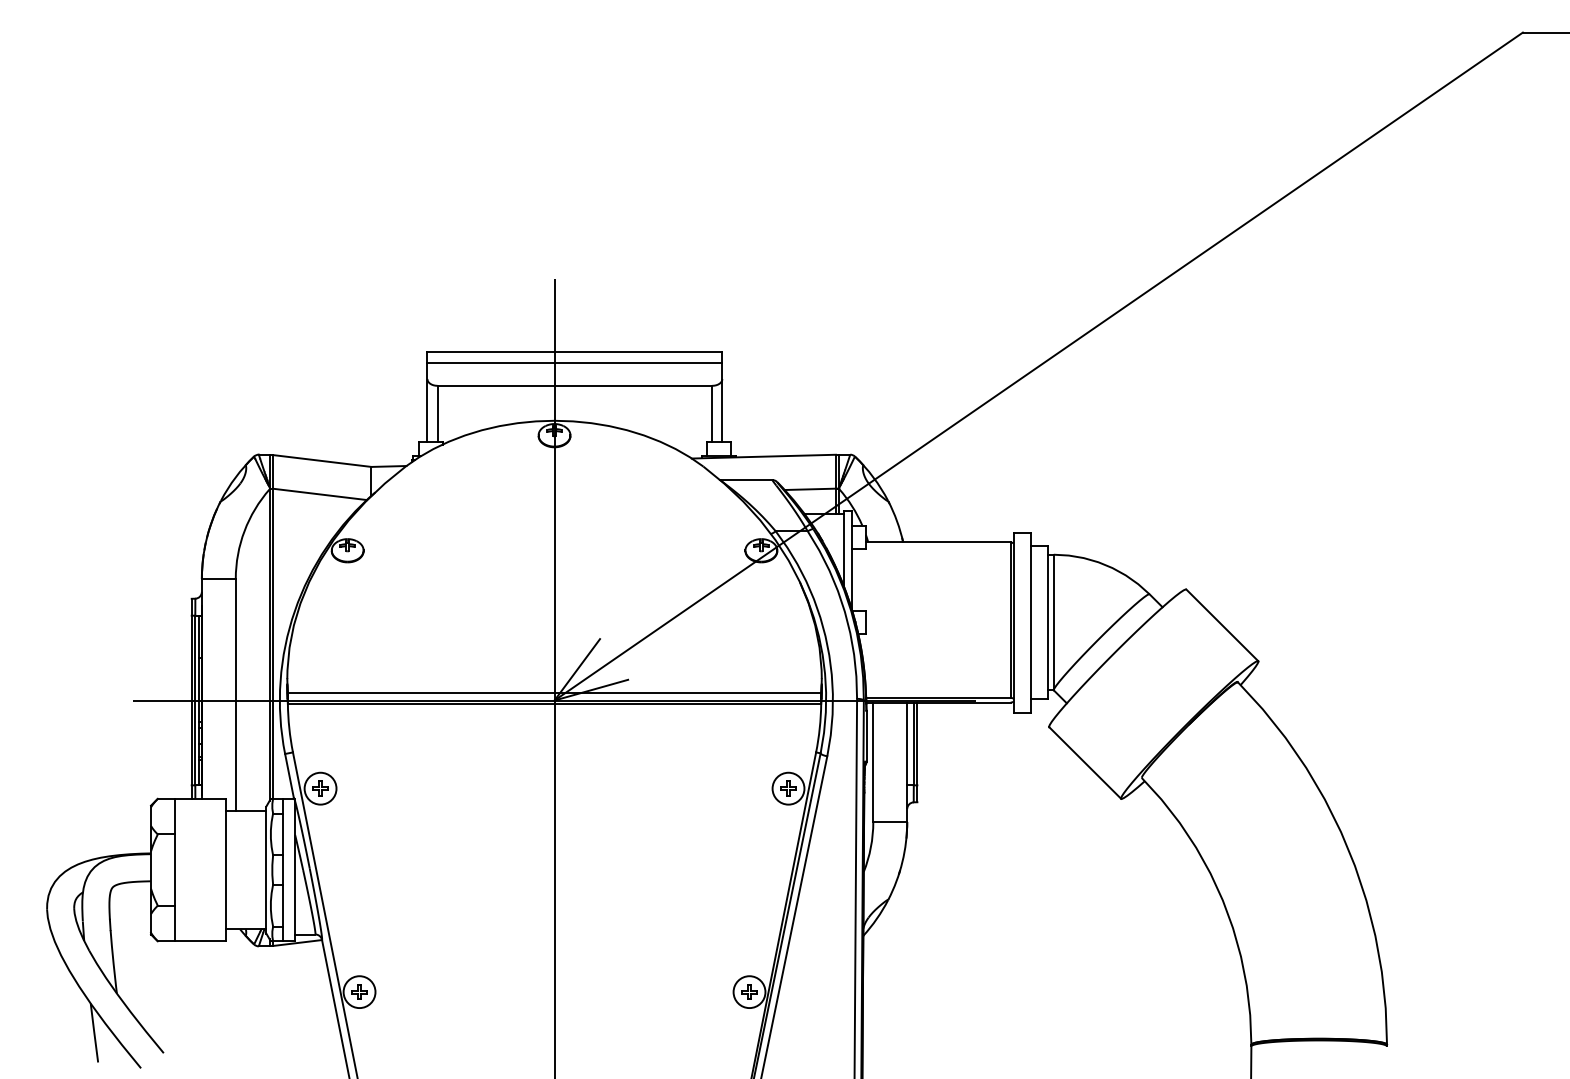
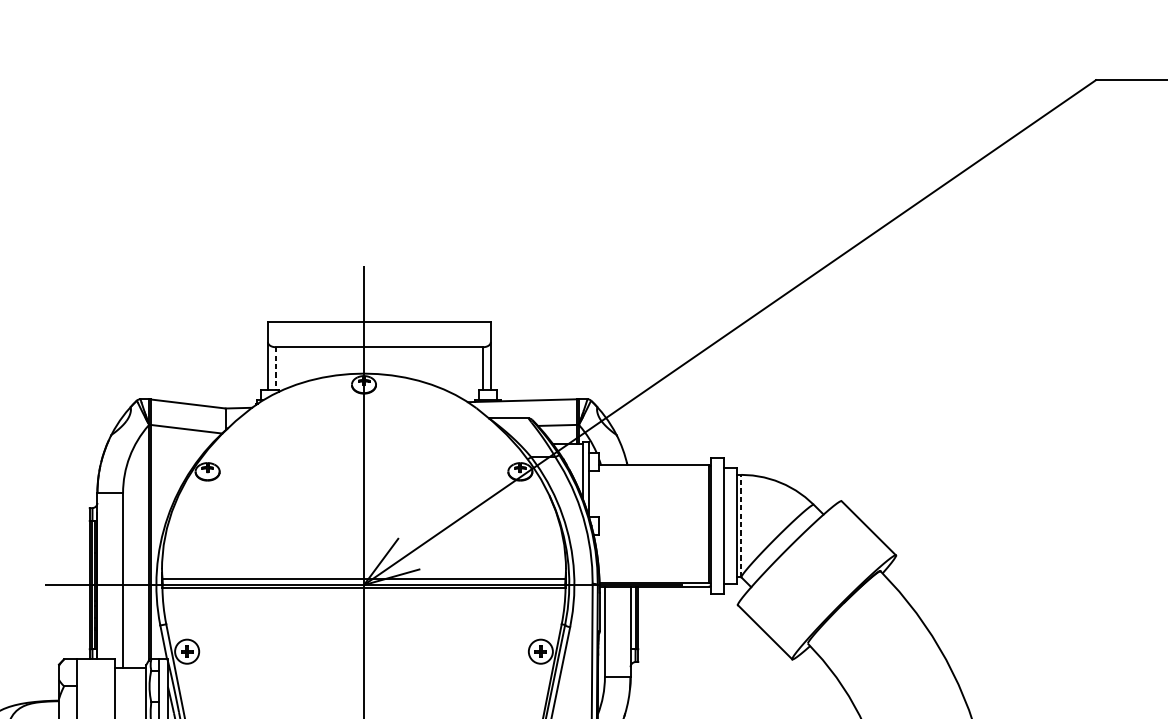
line: (574, 363) -> (379, 330), removed
line: (437, 414) -> (275, 368), solid -> dashed
line: (1053, 622) -> (741, 526), solid -> dashed

